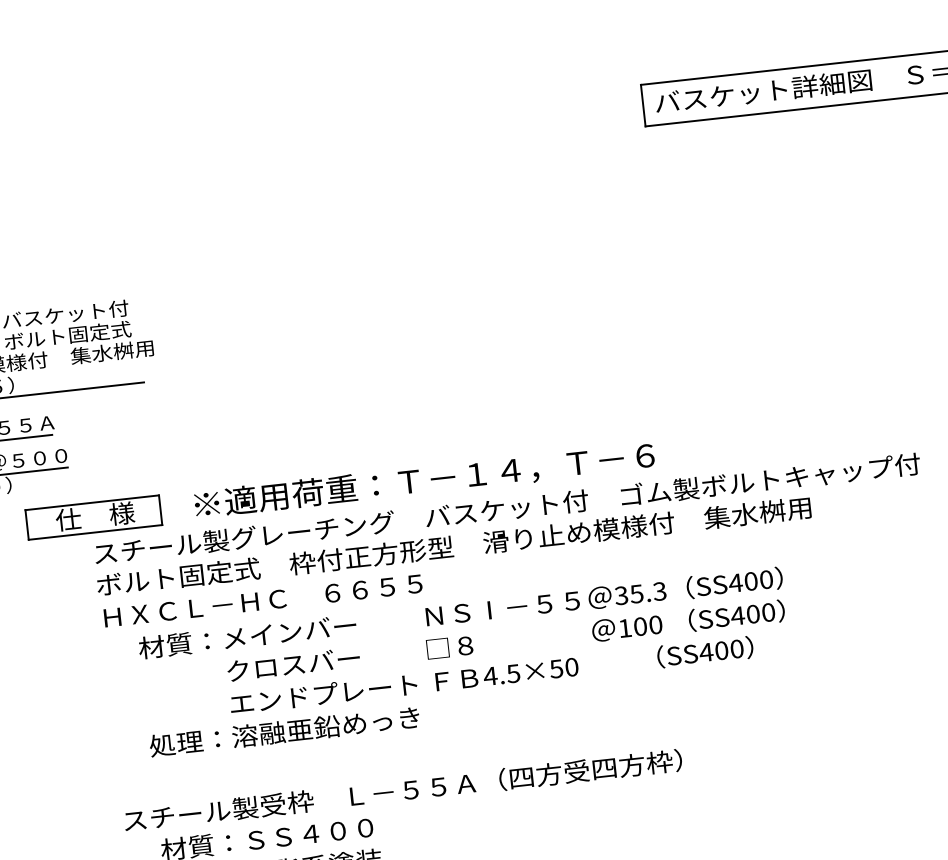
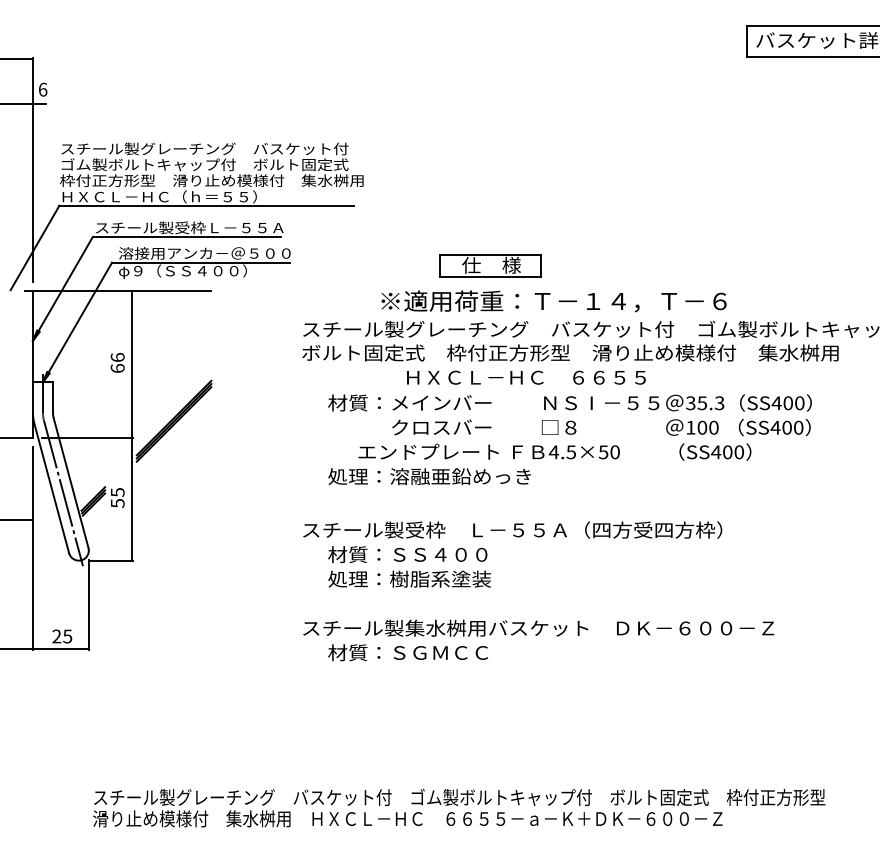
part: (93, 516) -> (490, 265), moved
text: (263, 600) -> (526, 377), moved
text: (491, 675) -> (554, 451), moved

